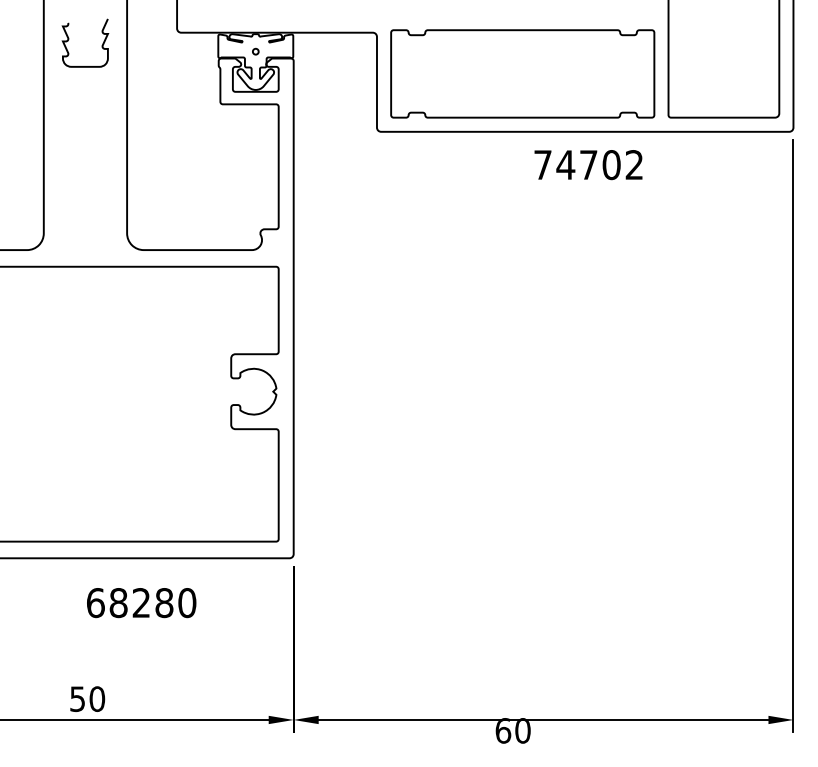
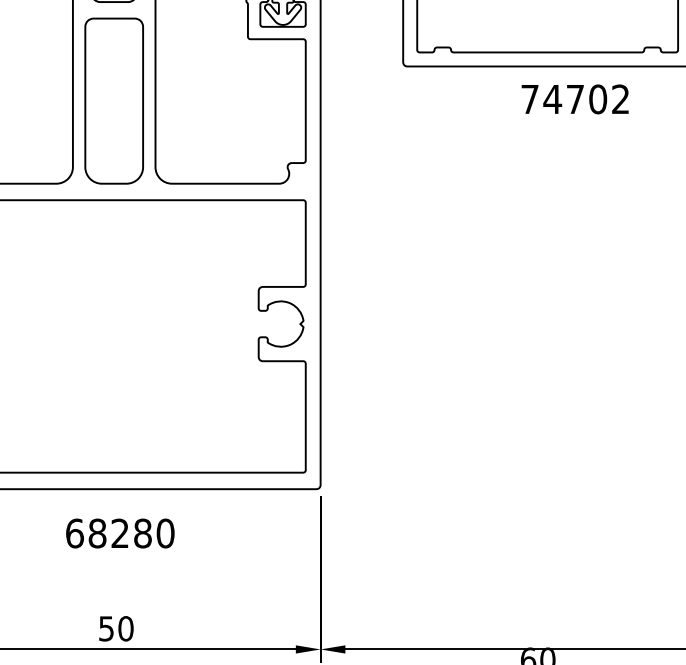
text: (588, 165) -> (575, 99), moved
part: (85, 166) -> (114, 100), added
text: (141, 603) -> (120, 534), moved

